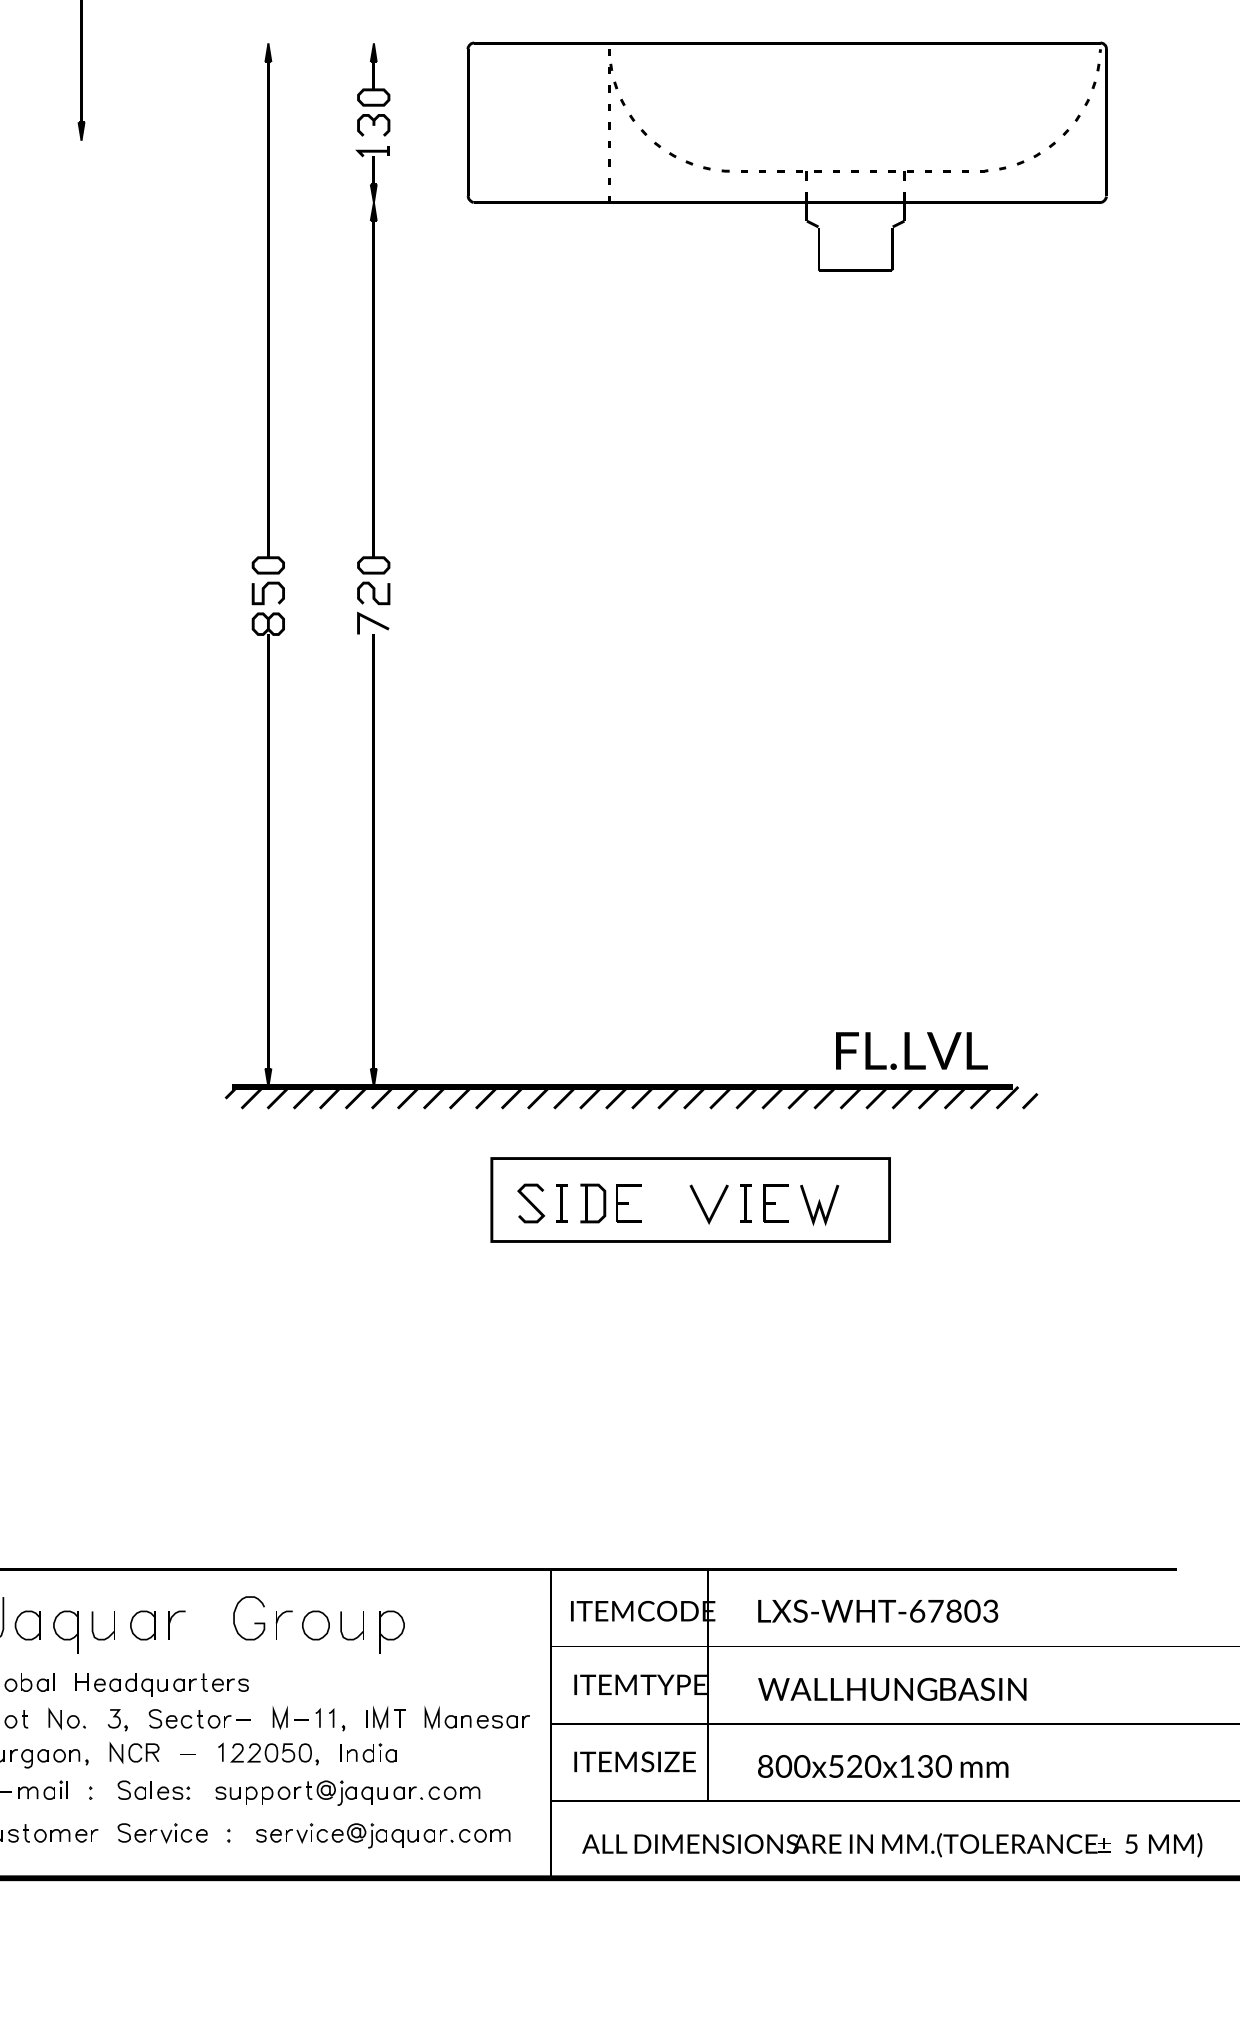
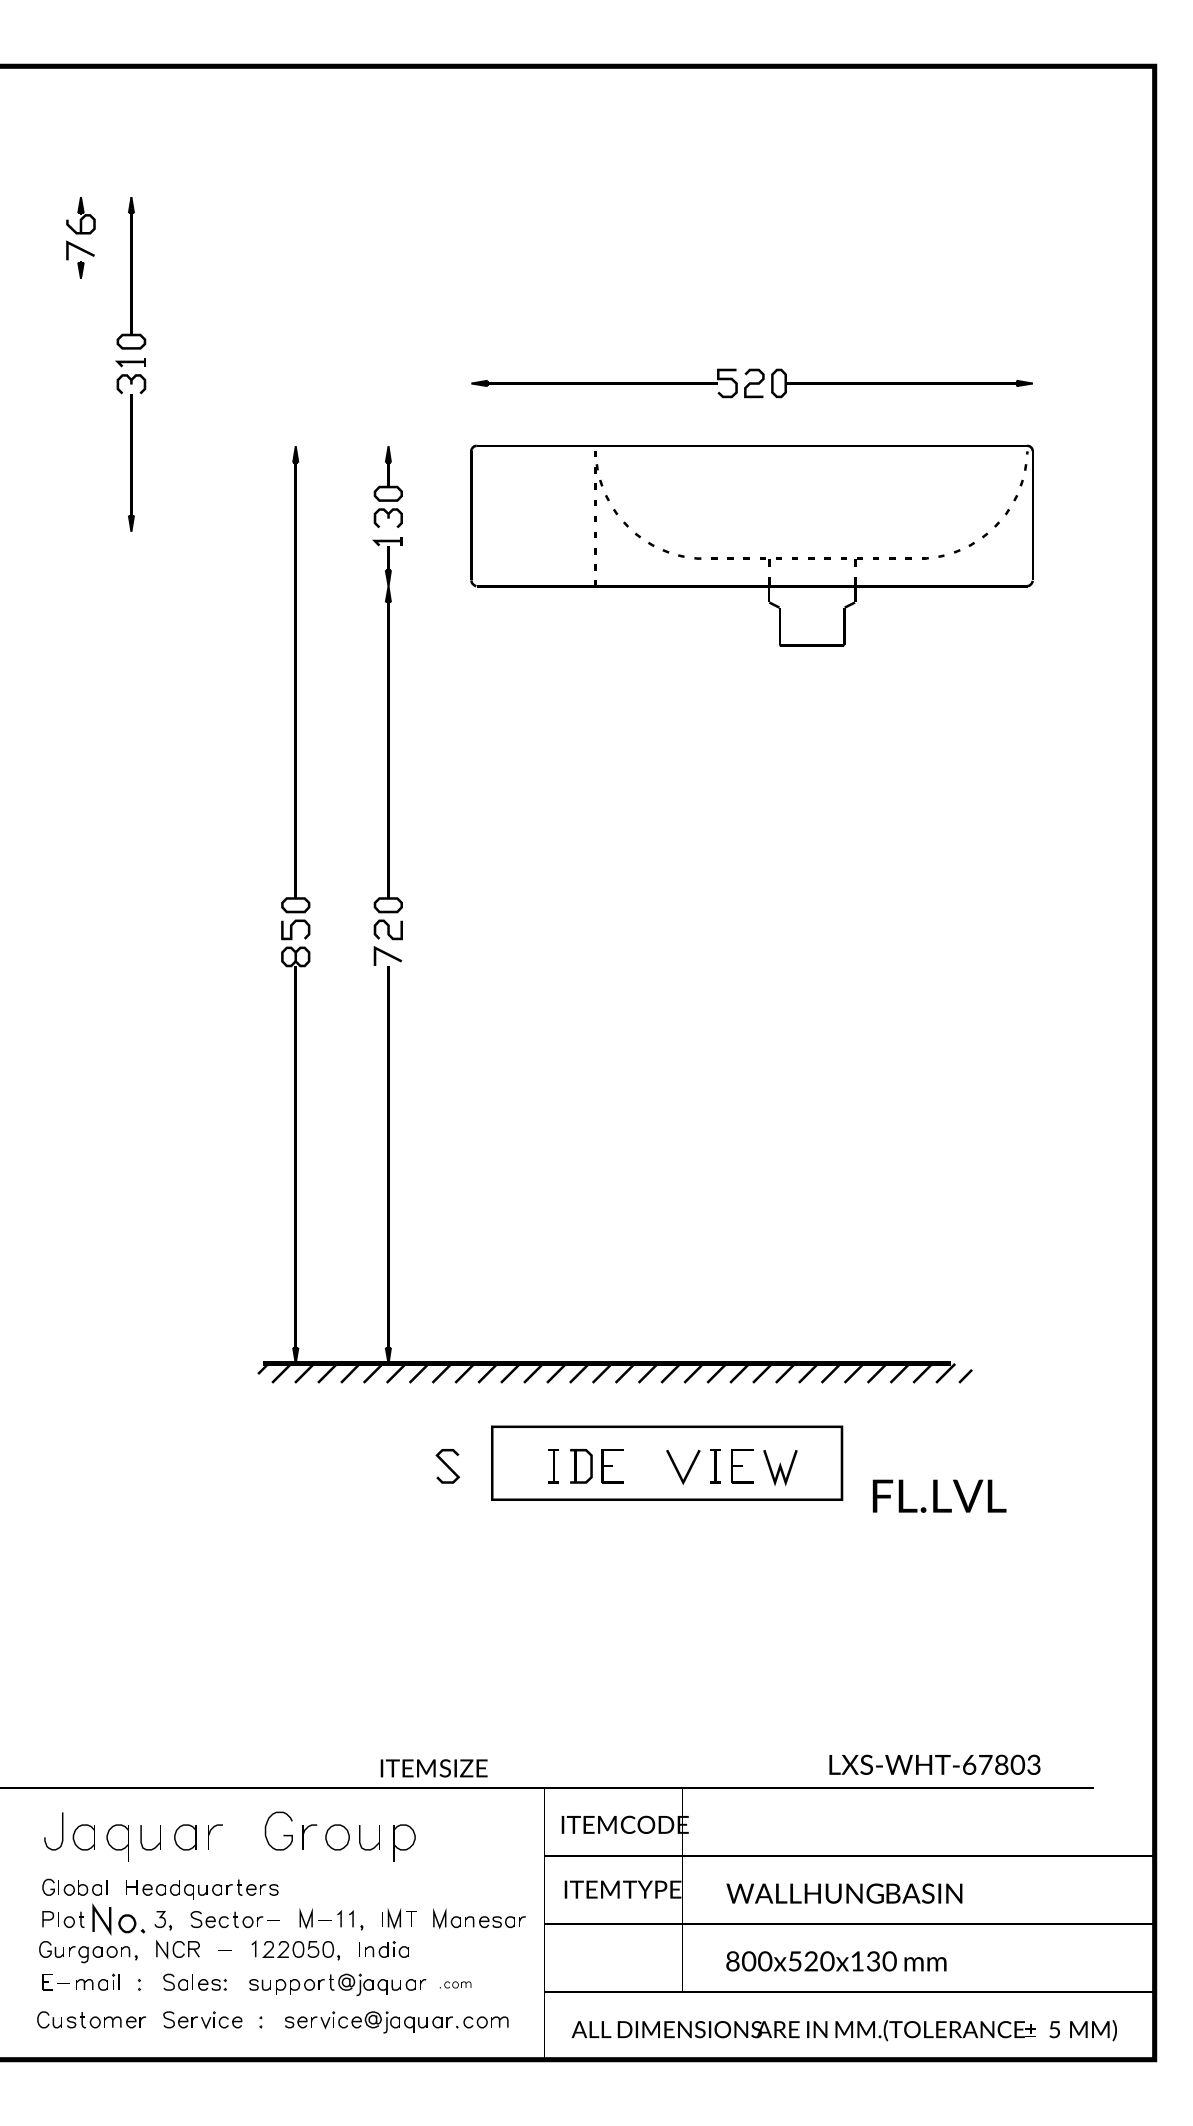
text: (911, 1050) -> (939, 1495), moved
curve: (530, 1203) -> (447, 1466), moved
text: (877, 1610) -> (934, 1764), moved
part: (66, 1718) -> (118, 1919), size x1.6
text: (634, 1762) -> (433, 1768), moved
part: (450, 1792) -> (455, 1984), size x0.6

